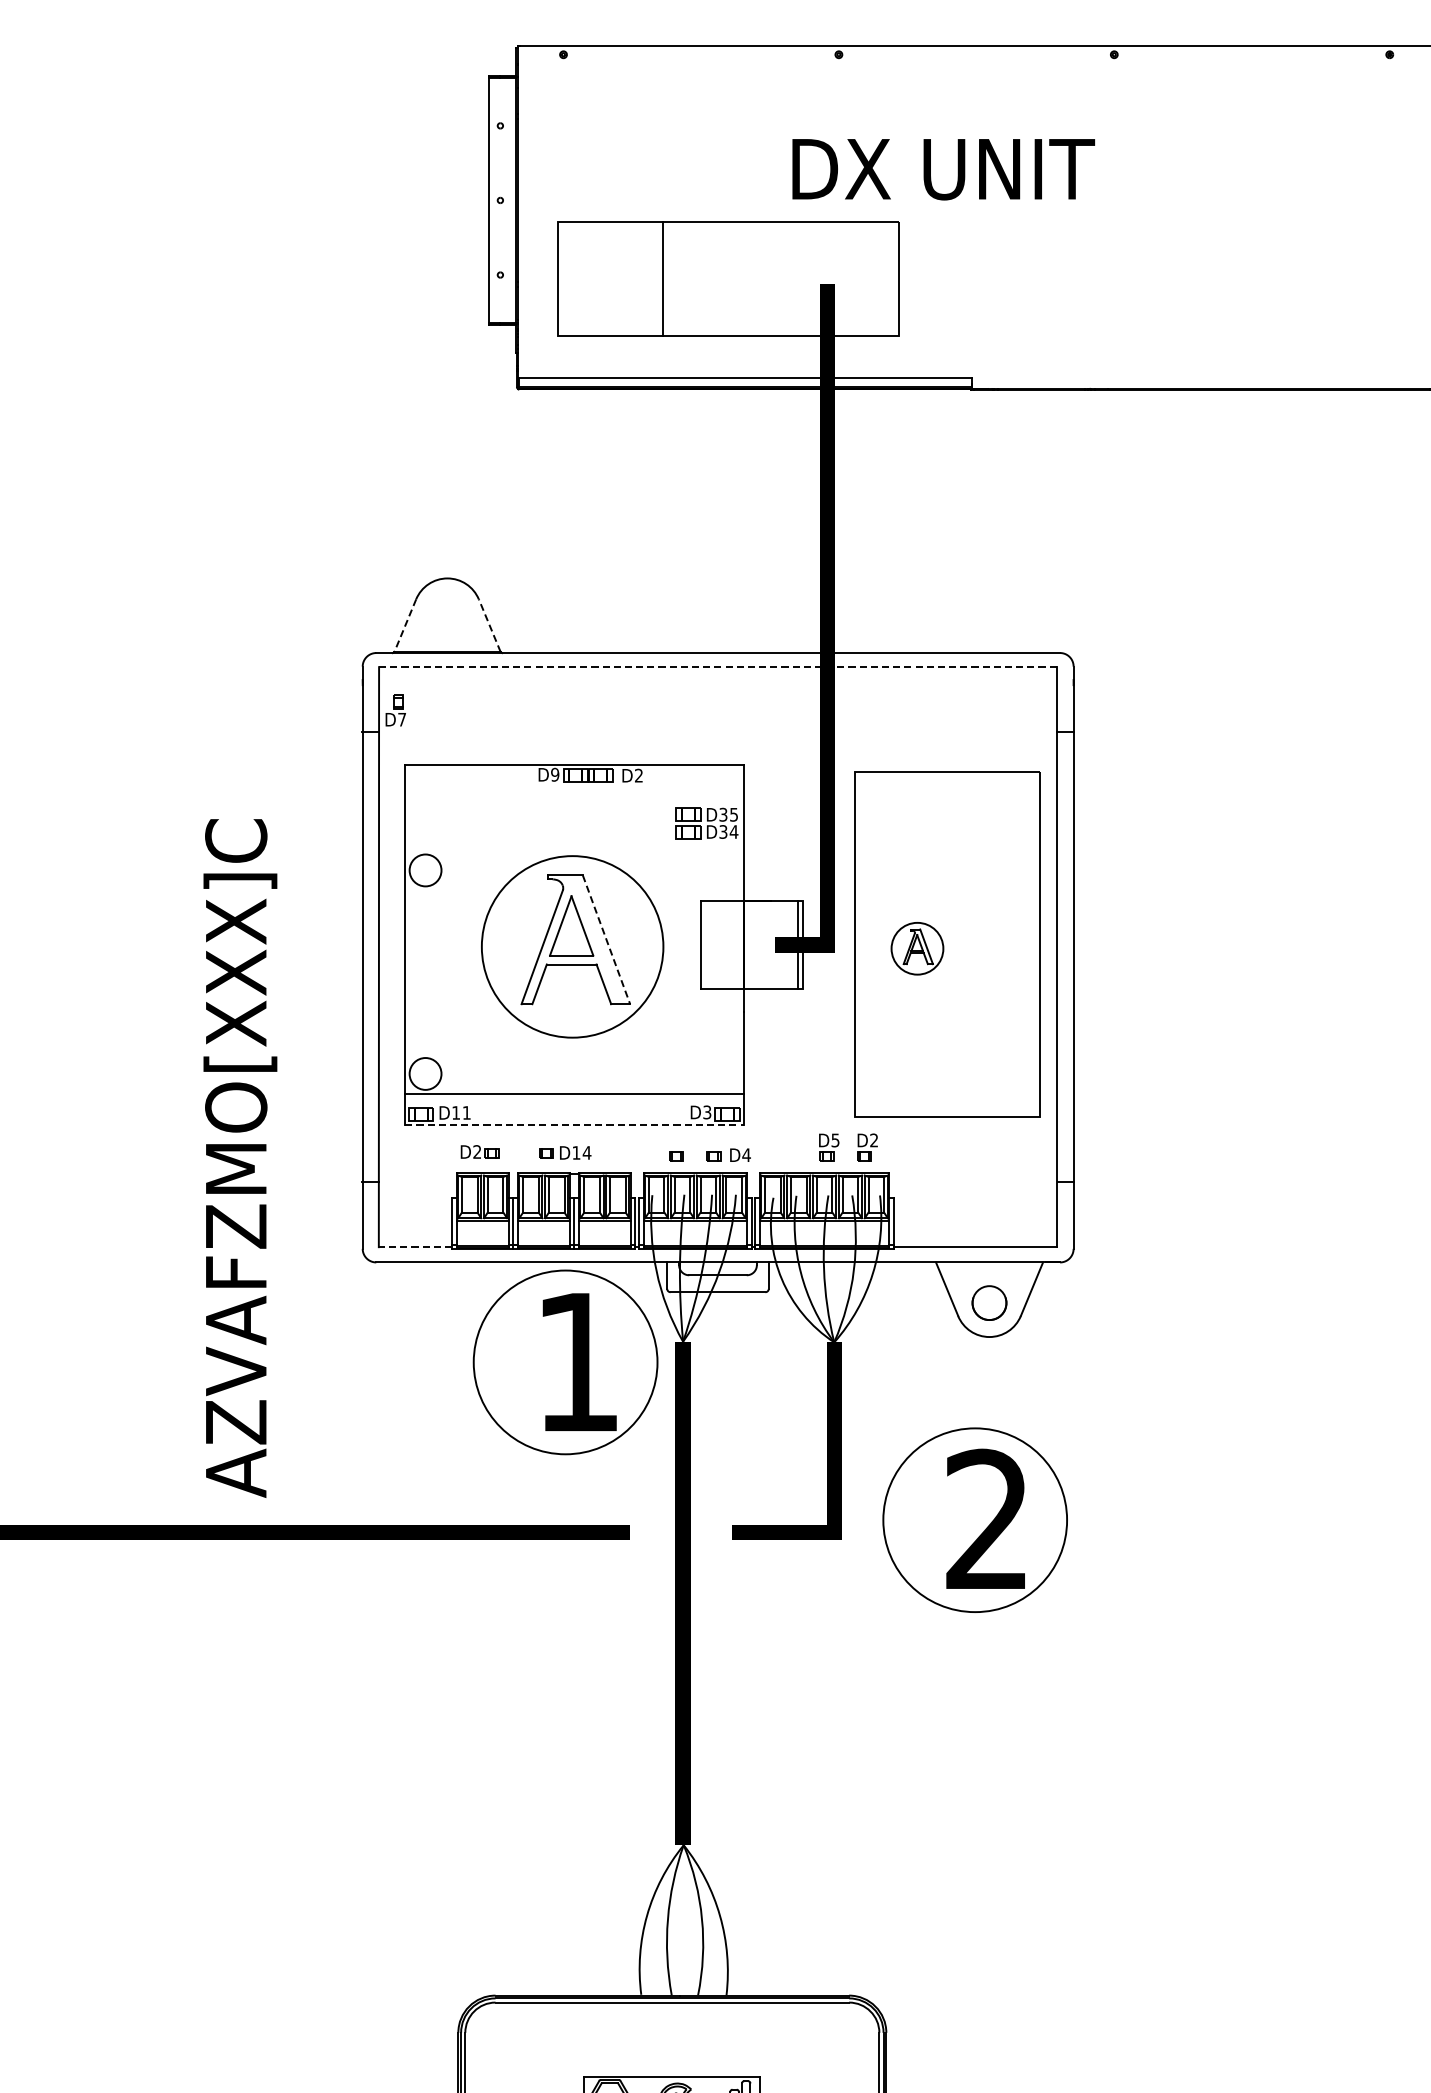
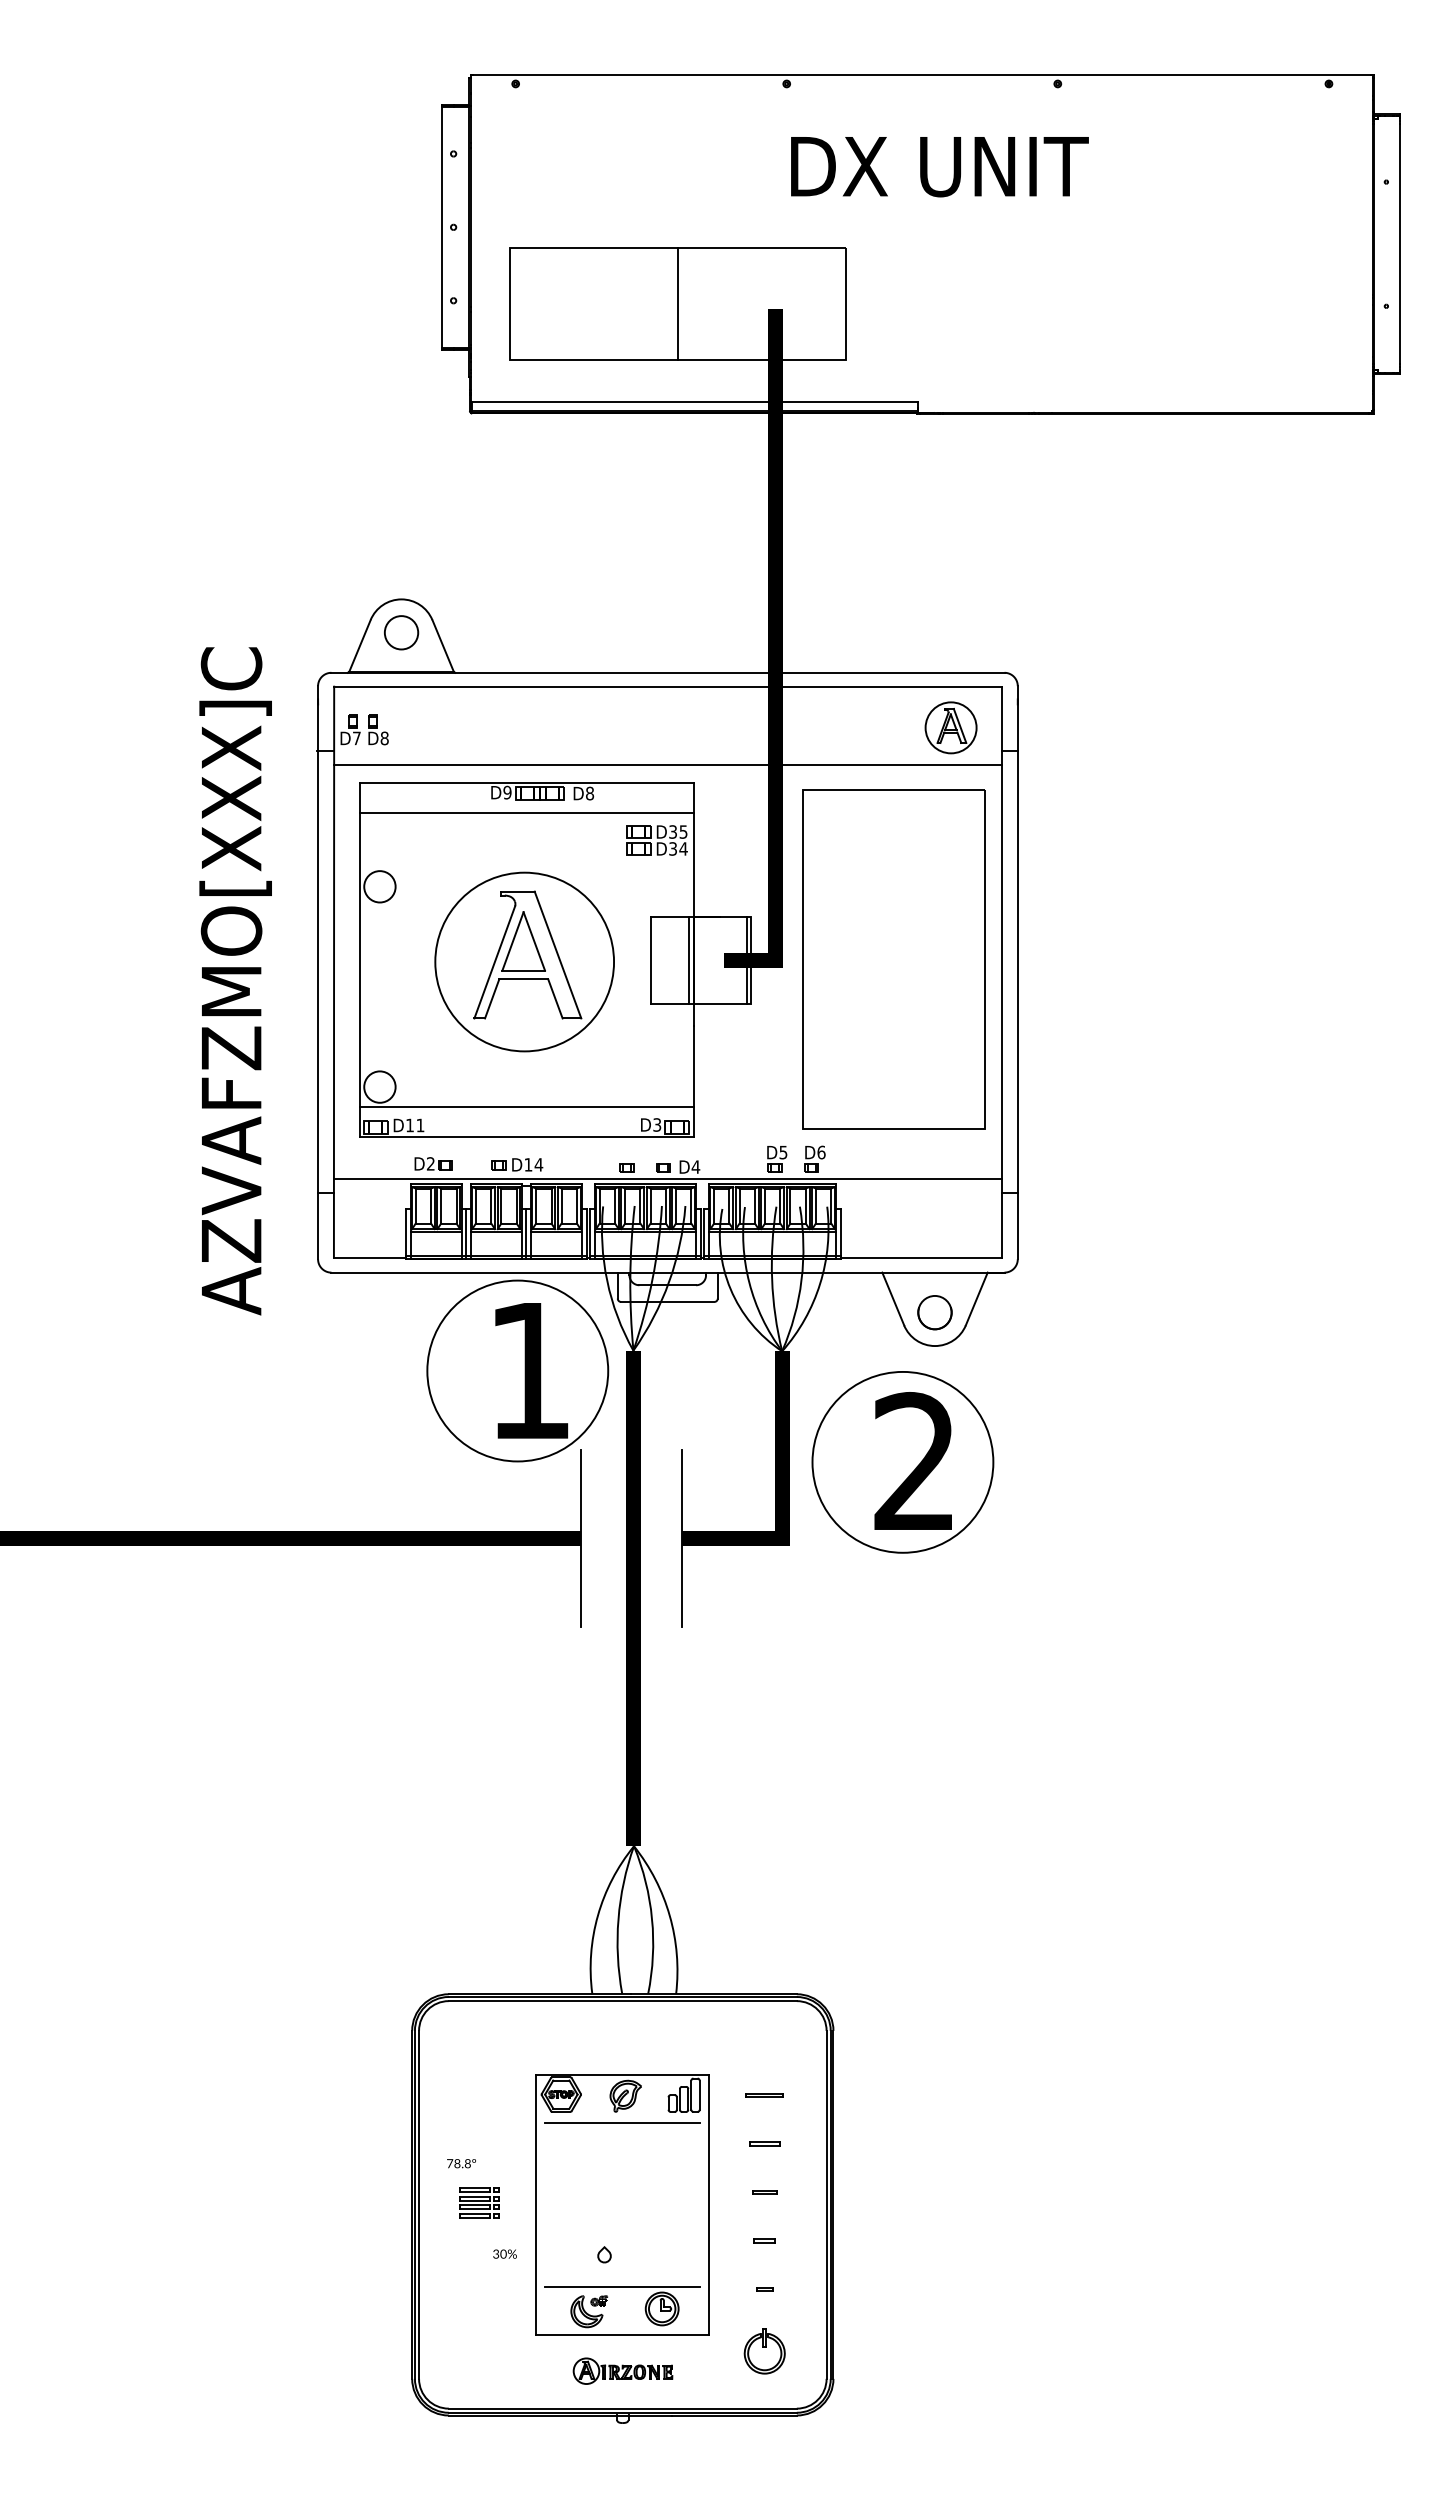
text: (943, 170) -> (939, 167), moved
line: (662, 278) -> (677, 304), moved
circle: (447, 612) -> (401, 632), added
line: (489, 625) -> (442, 645), dashed -> solid
line: (404, 626) -> (359, 646), dashed -> solid
line: (717, 666) -> (667, 686), dashed -> solid
part: (424, 710) -> (378, 729), added
line: (717, 747) -> (667, 765), added
text: (639, 775) -> (590, 793), D2 -> D8
line: (574, 795) -> (526, 813), added
line: (606, 940) -> (558, 955), dashed -> solid
line: (739, 945) -> (688, 960), added
part: (916, 948) -> (950, 727), moved
line: (574, 1125) -> (526, 1137), dashed -> solid
text: (874, 1140) -> (821, 1152), D2 -> D6
text: (240, 1158) -> (235, 981), moved
line: (717, 1167) -> (667, 1179), added
line: (414, 1247) -> (369, 1257), dashed -> solid
part: (974, 1520) -> (902, 1462), moved
line: (629, 1531) -> (580, 1537), added
line: (731, 1531) -> (681, 1537), added

